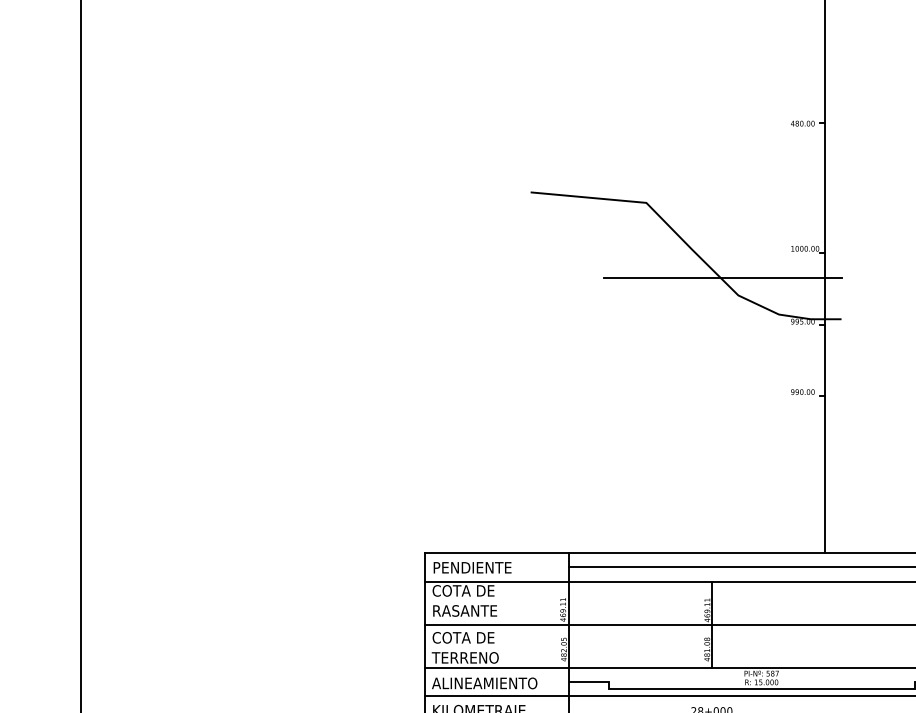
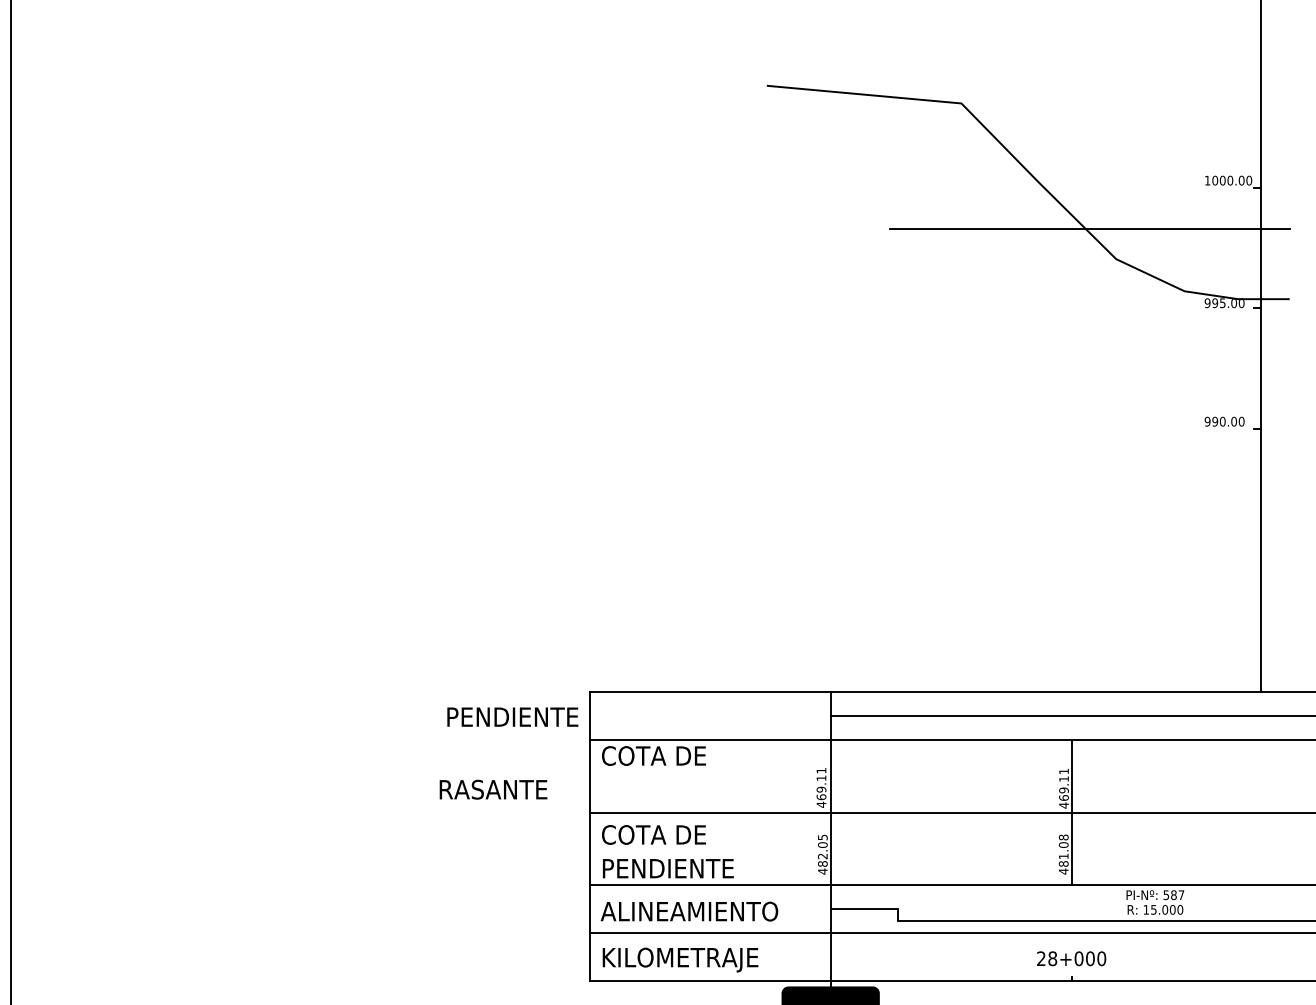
text: (472, 567) -> (512, 716), moved
text: (465, 610) -> (494, 788), moved
text: (470, 657) -> (665, 868), TERRENO -> PENDIENTE

